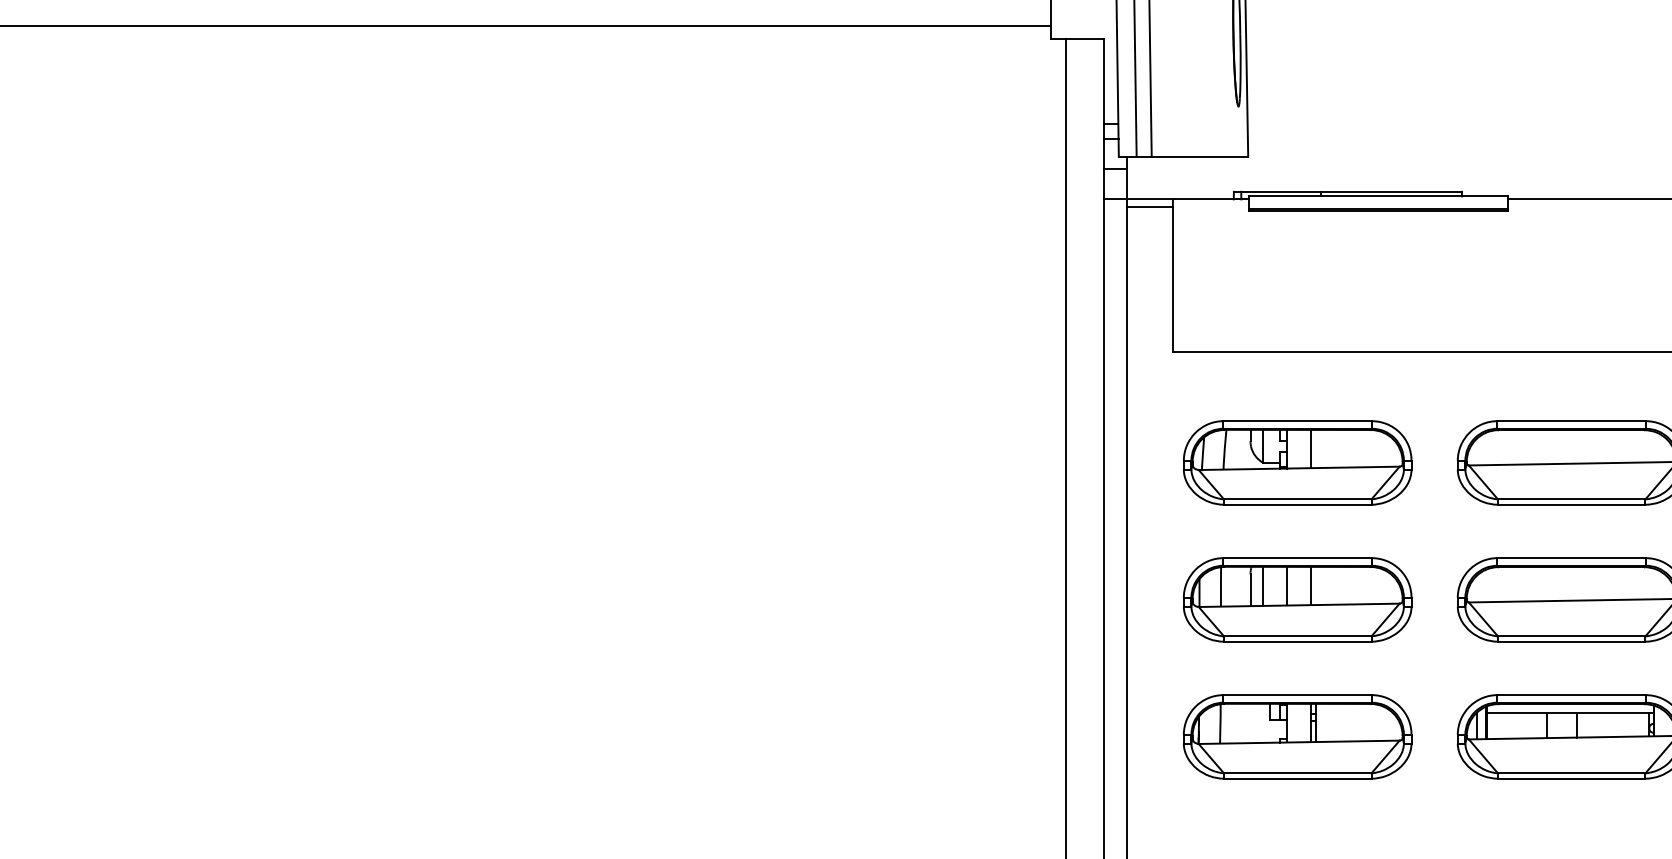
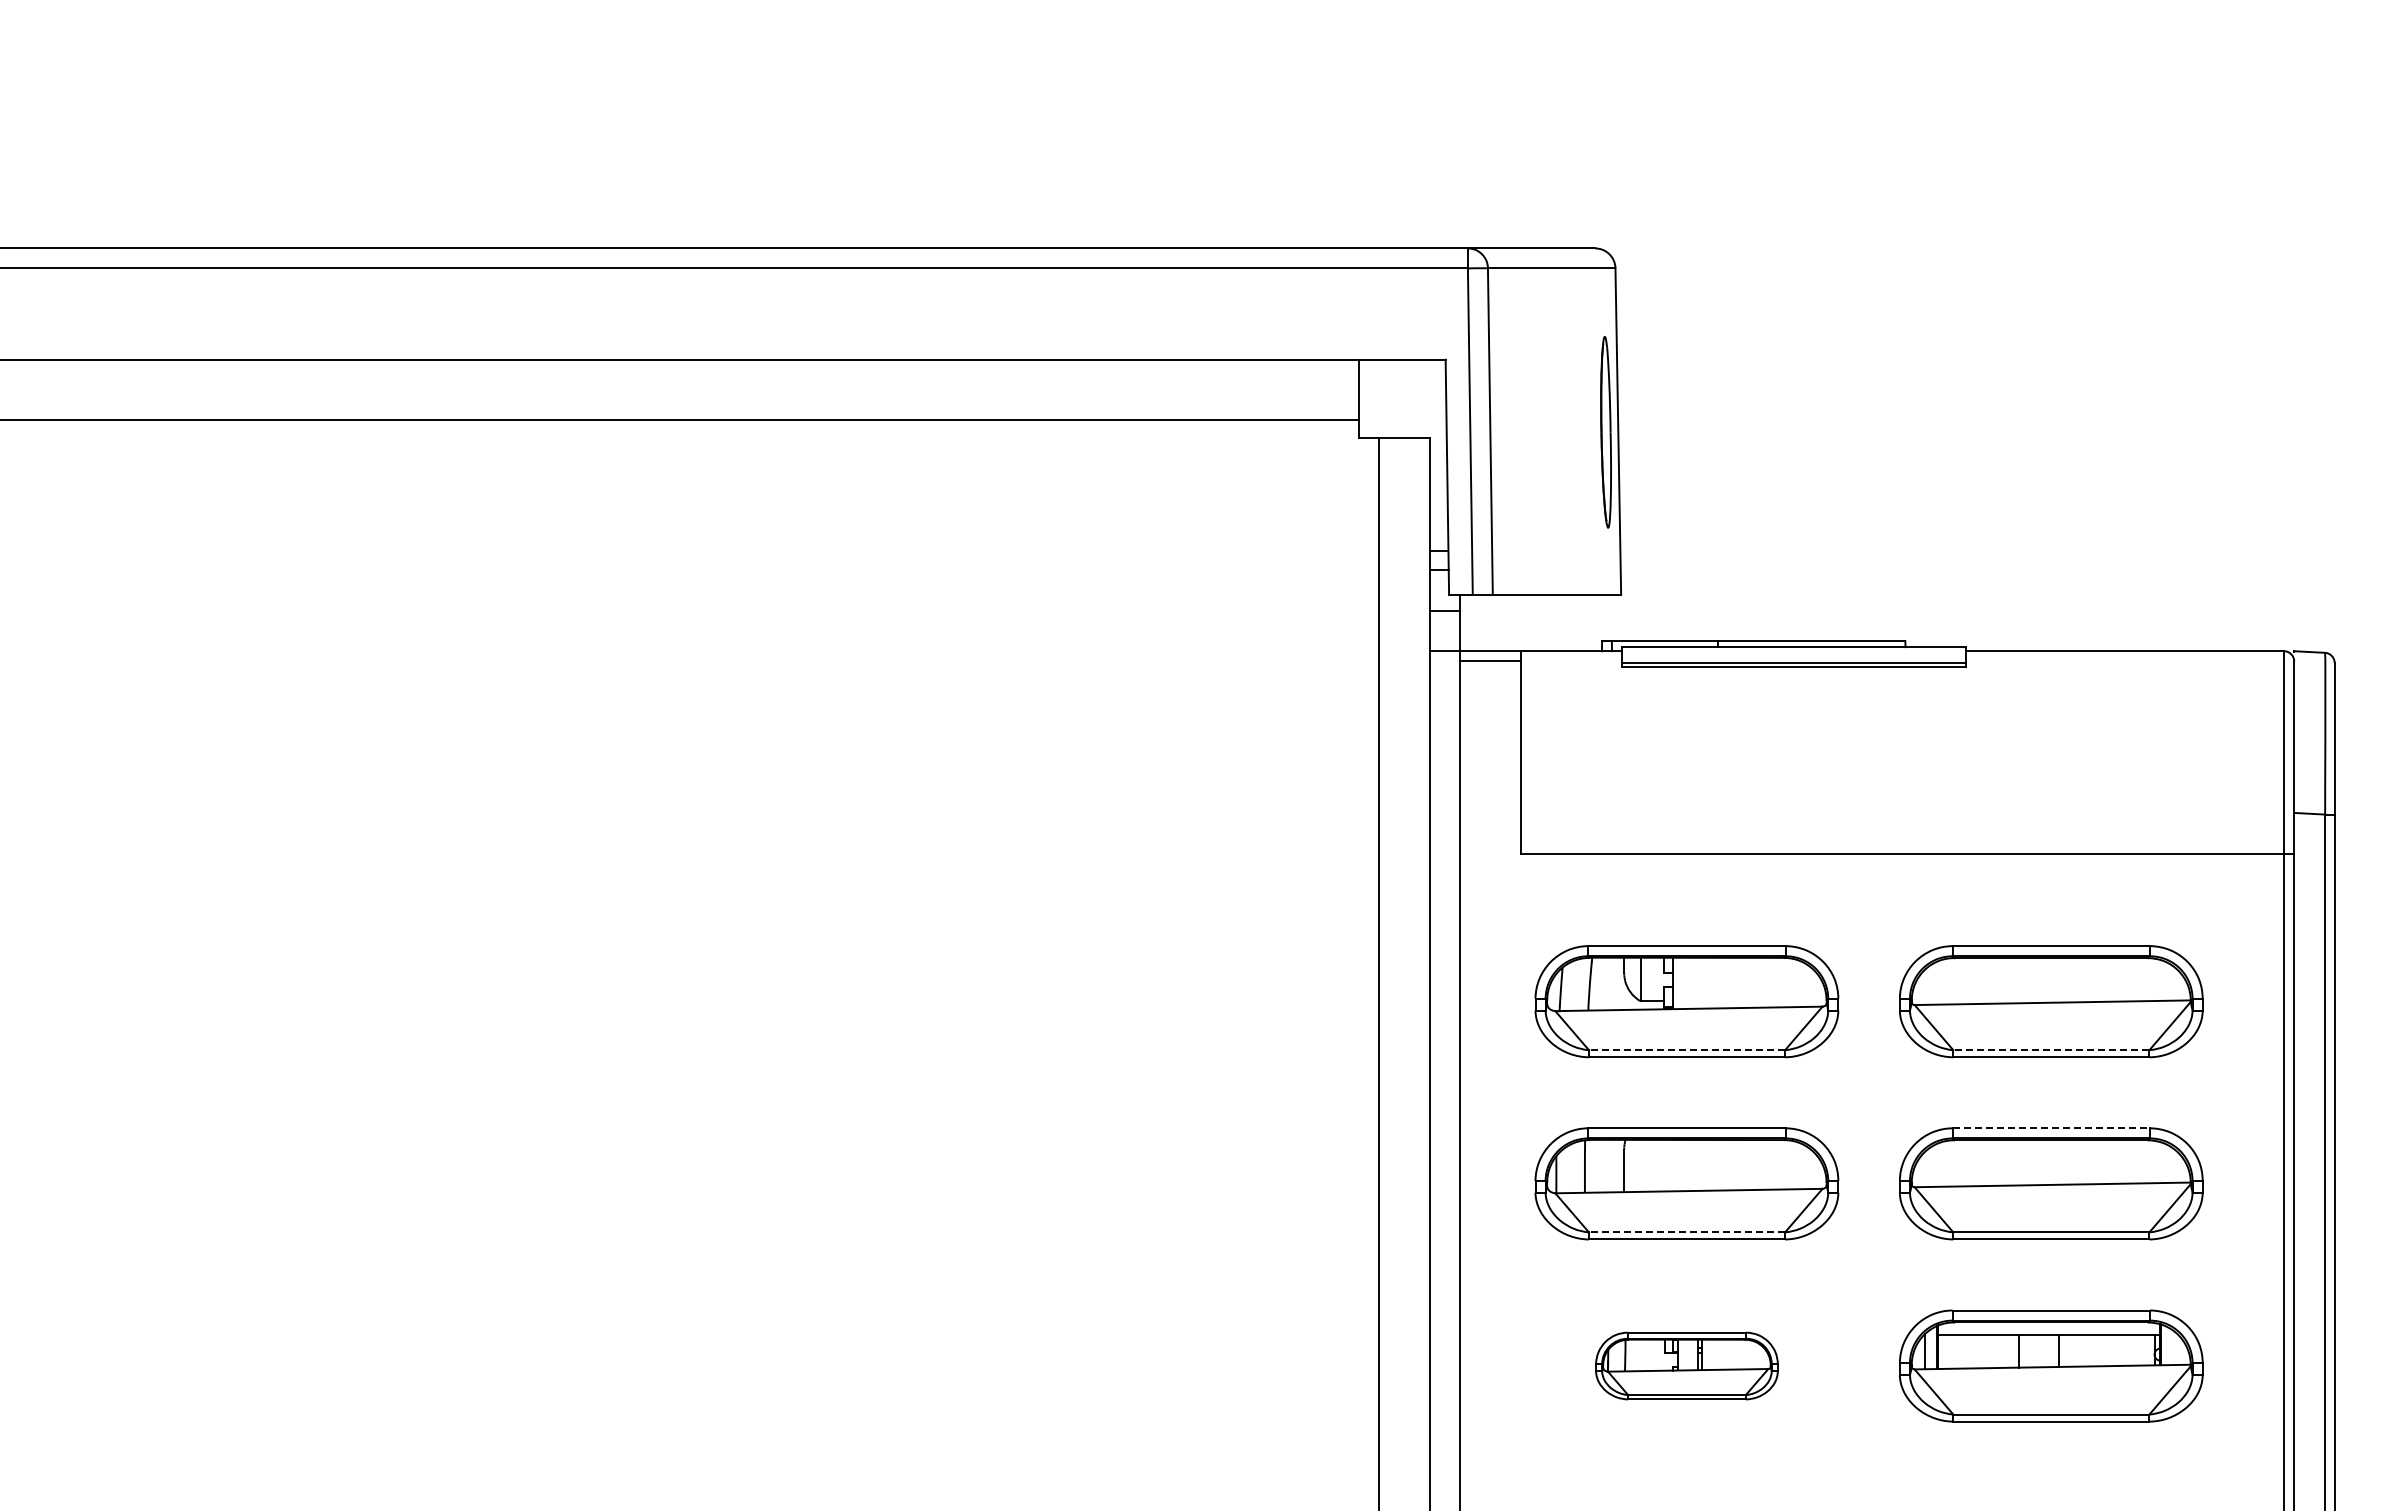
line: (1311, 448) -> (1705, 982), removed
line: (1297, 499) -> (1686, 1050), solid -> dashed
line: (1571, 499) -> (2050, 1050), solid -> dashed
line: (1571, 558) -> (2051, 1128), solid -> dashed
line: (1262, 586) -> (1640, 1165), removed
line: (1286, 586) -> (1672, 1165), removed
line: (1311, 586) -> (1705, 1165), removed
line: (1297, 636) -> (1686, 1232), solid -> dashed
part: (1297, 736) -> (1686, 1365), size x0.6

